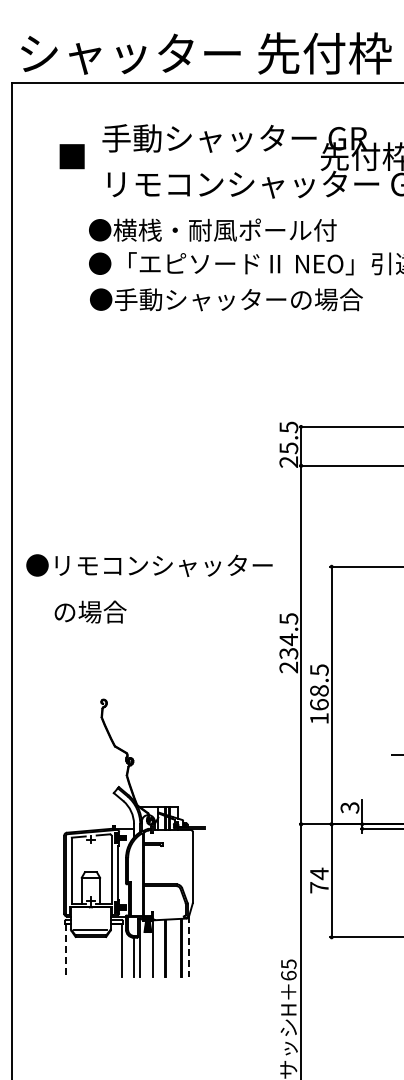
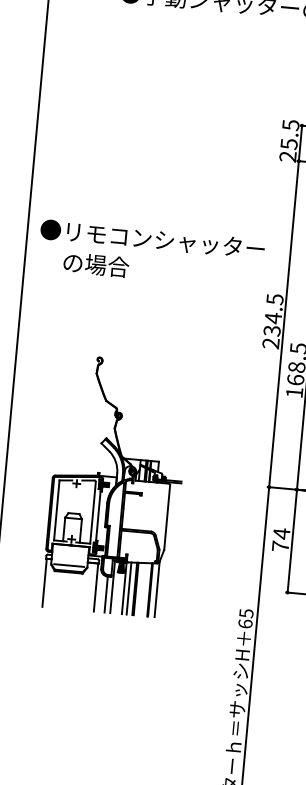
text: (90, 611) -> (96, 264), moved
line: (189, 947) -> (157, 590), dashed -> solid
line: (158, 948) -> (129, 588), added
line: (65, 951) -> (44, 583), dashed -> solid

